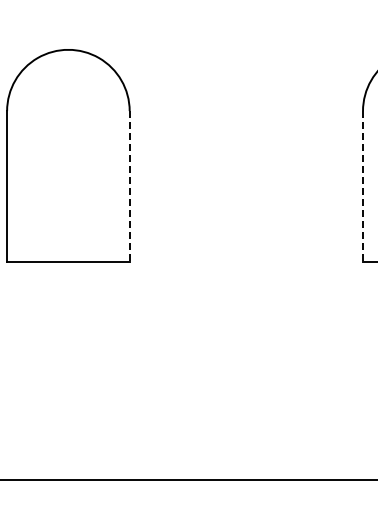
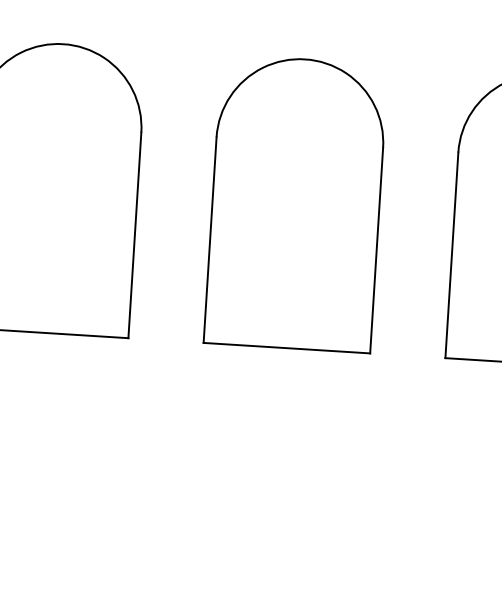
part: (246, 155) -> (296, 202), added
line: (129, 186) -> (134, 235), dashed -> solid
line: (363, 186) -> (452, 255), dashed -> solid

